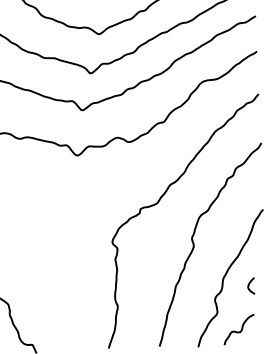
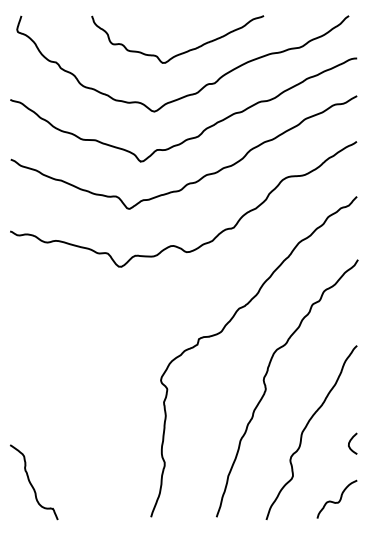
curve: (249, 285) -> (350, 442), moved
curve: (238, 331) -> (336, 501), moved

